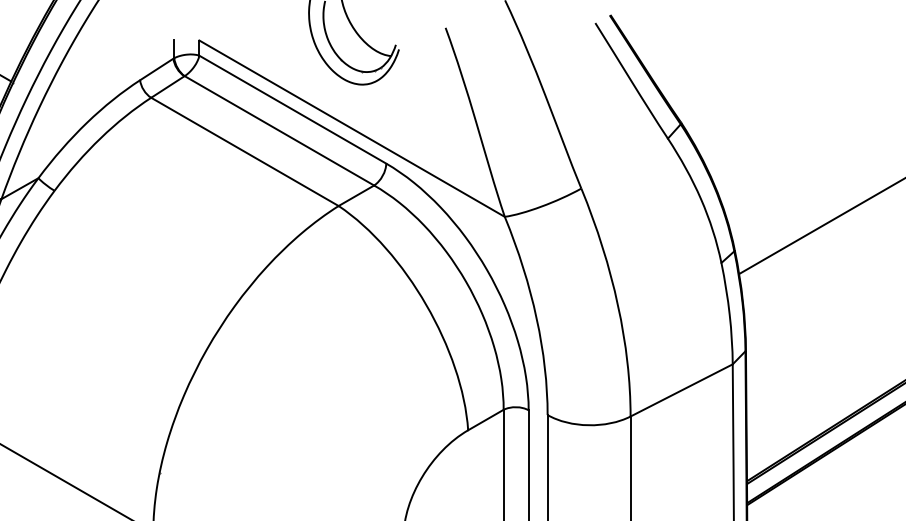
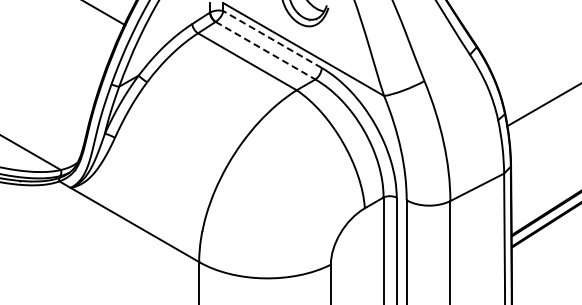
line: (292, 109) -> (272, 39), solid -> dashed
line: (279, 130) -> (265, 50), solid -> dashed

